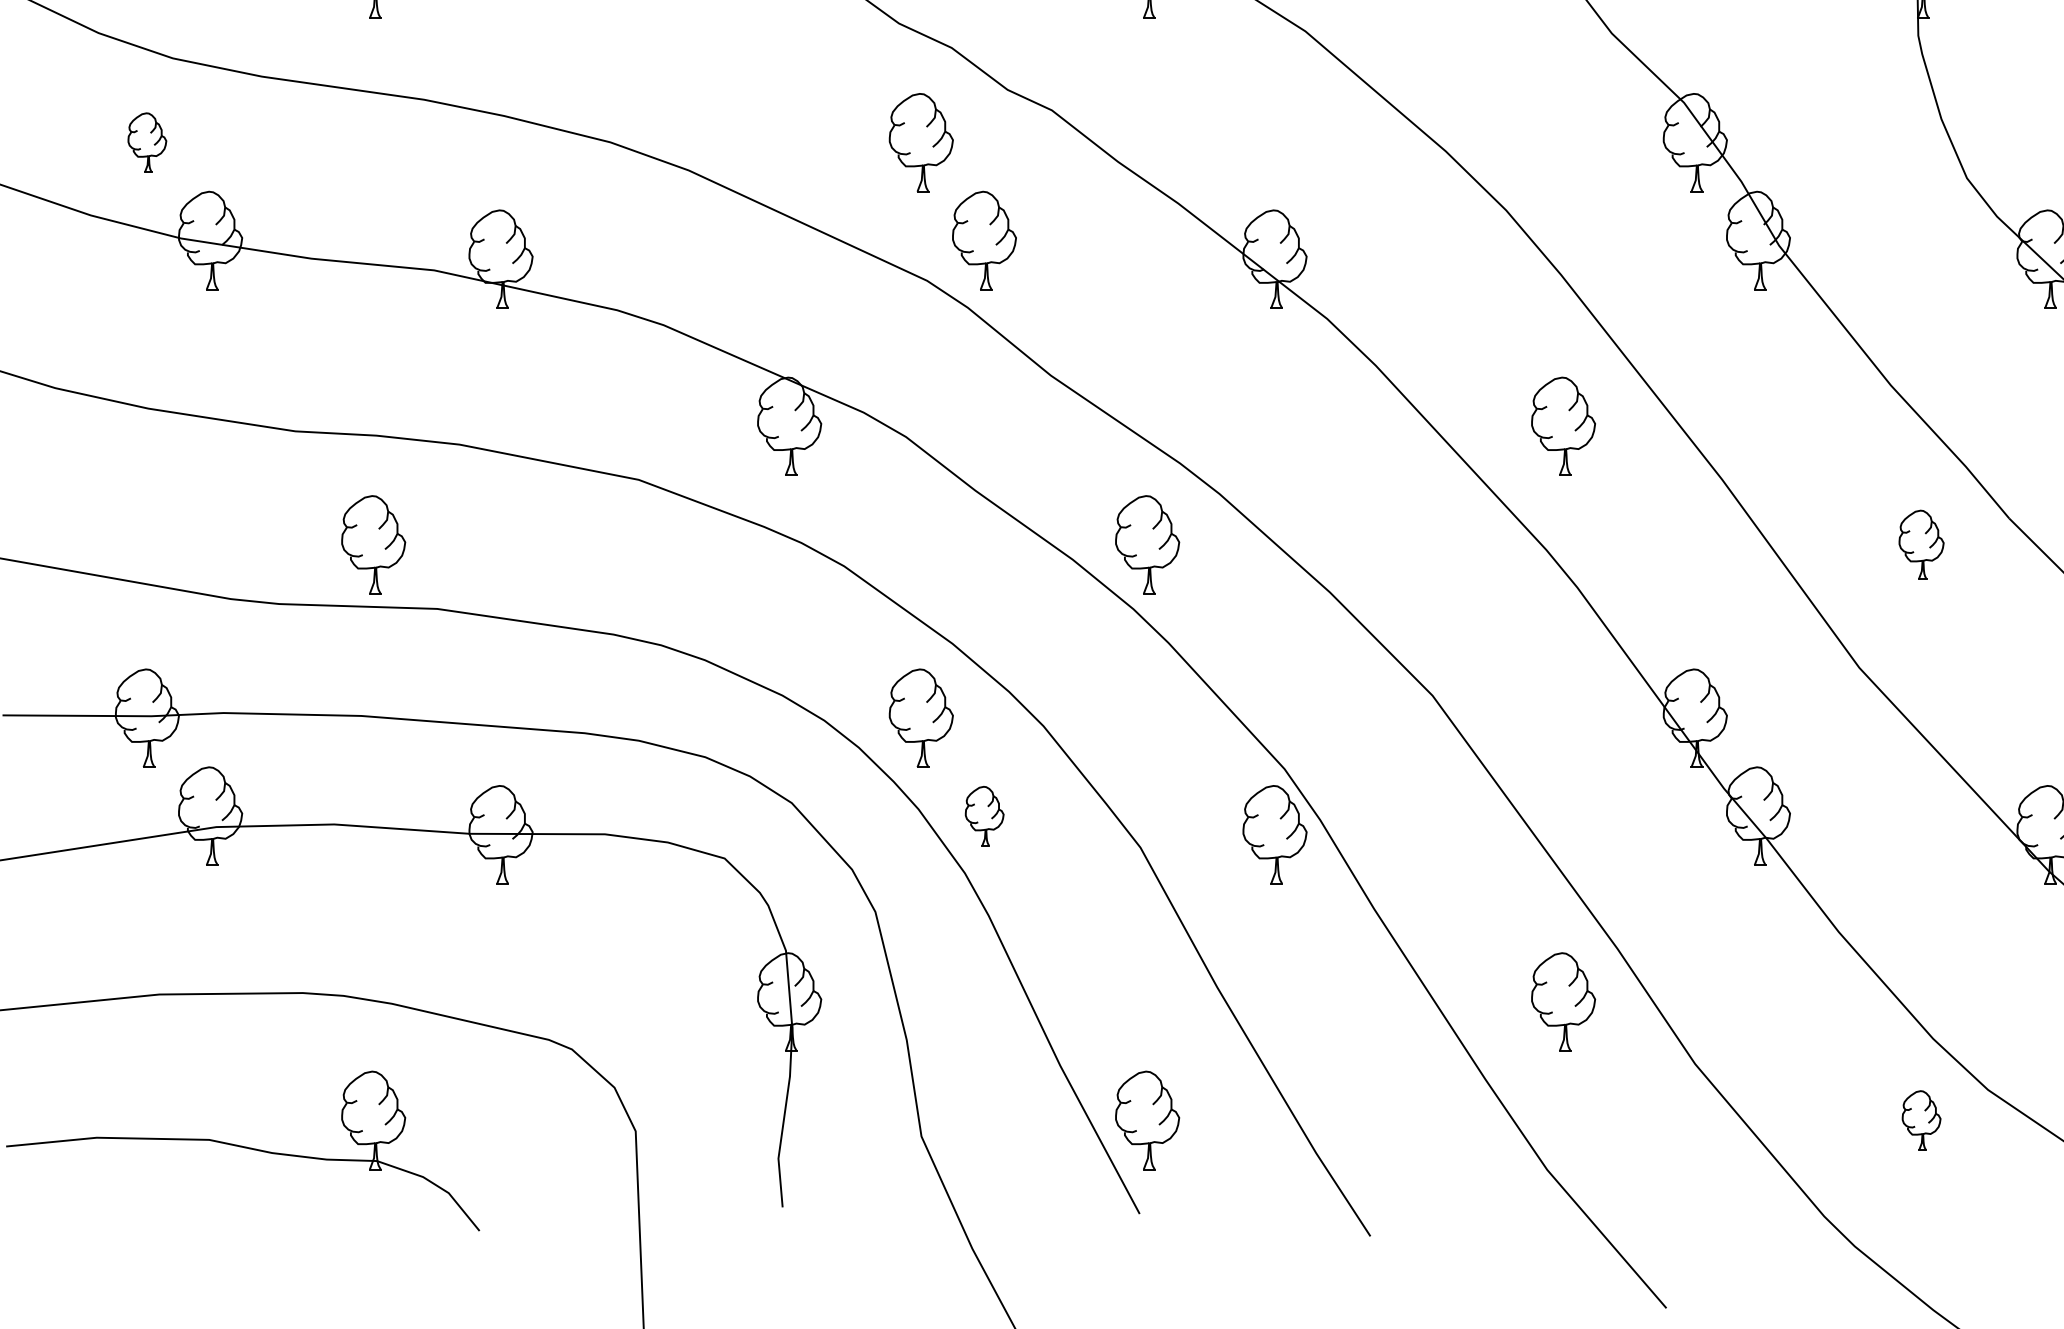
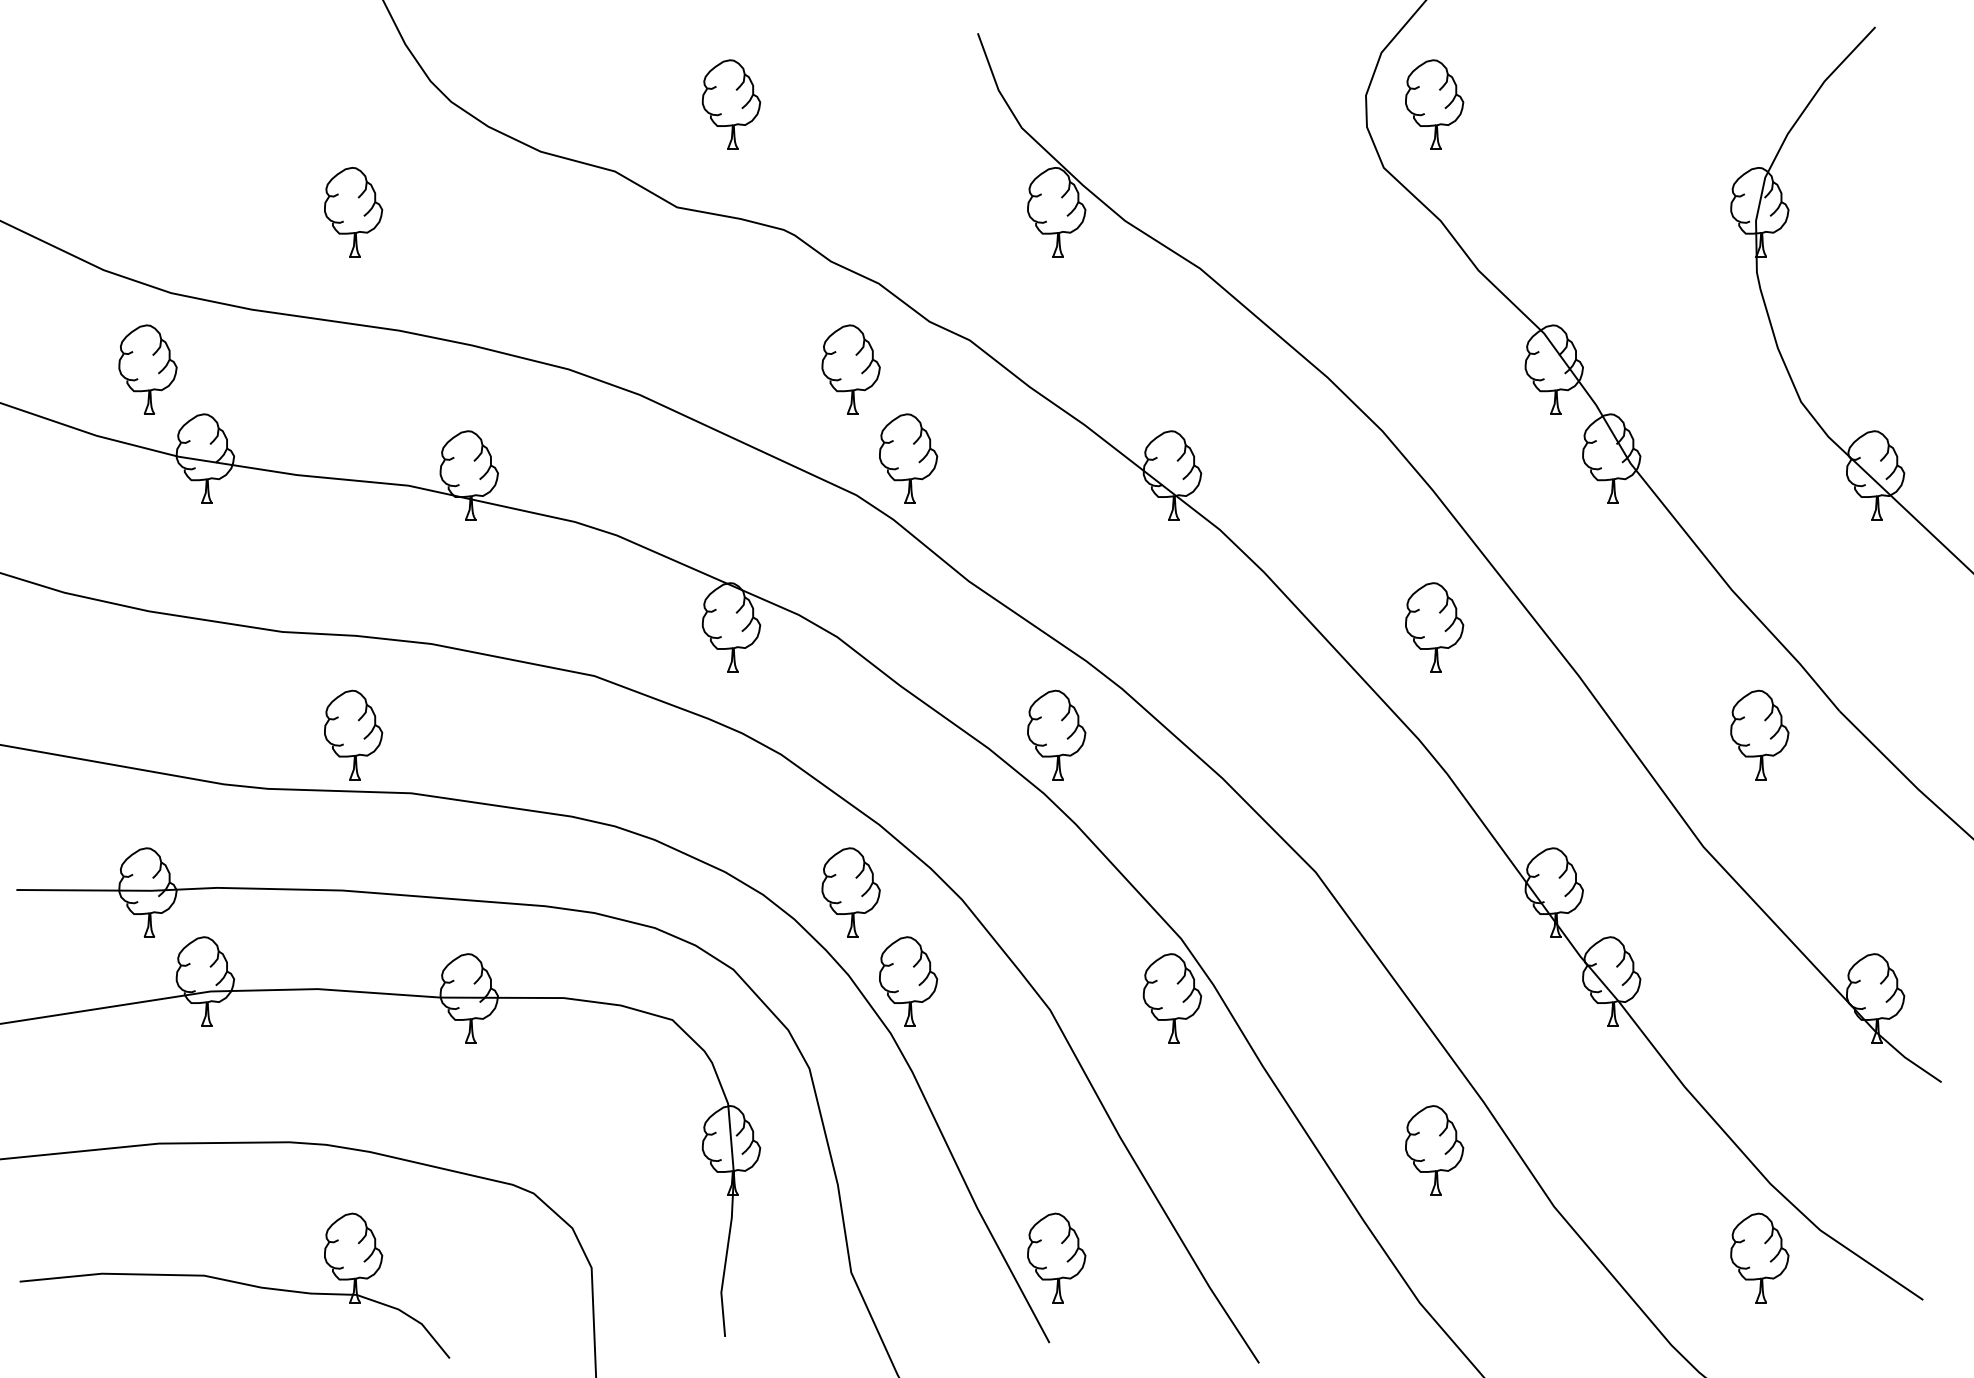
part: (146, 142) -> (147, 369), size x1.67
part: (1921, 544) -> (1759, 734), size x1.43
part: (984, 816) -> (908, 981), size x1.67
part: (1921, 1119) -> (1759, 1257), size x1.67

